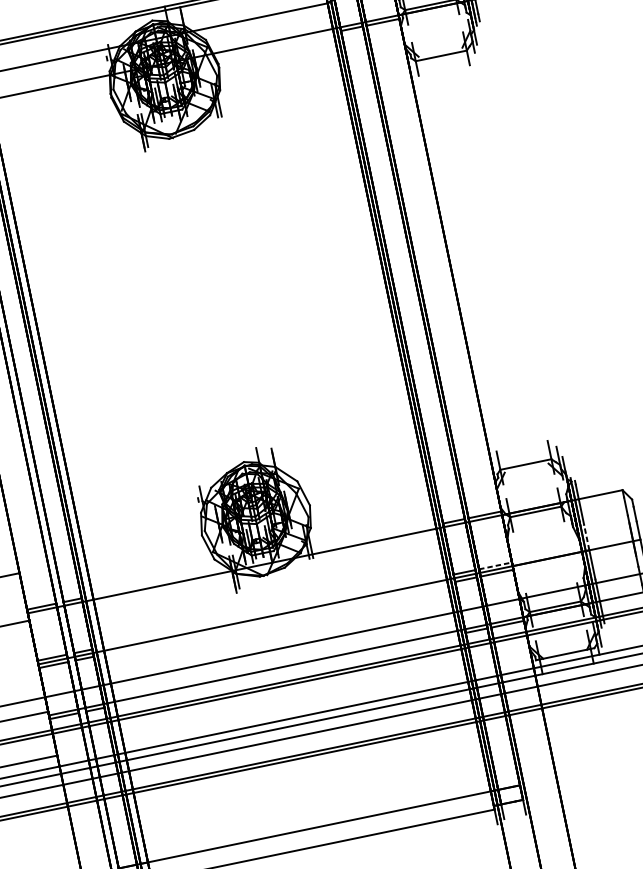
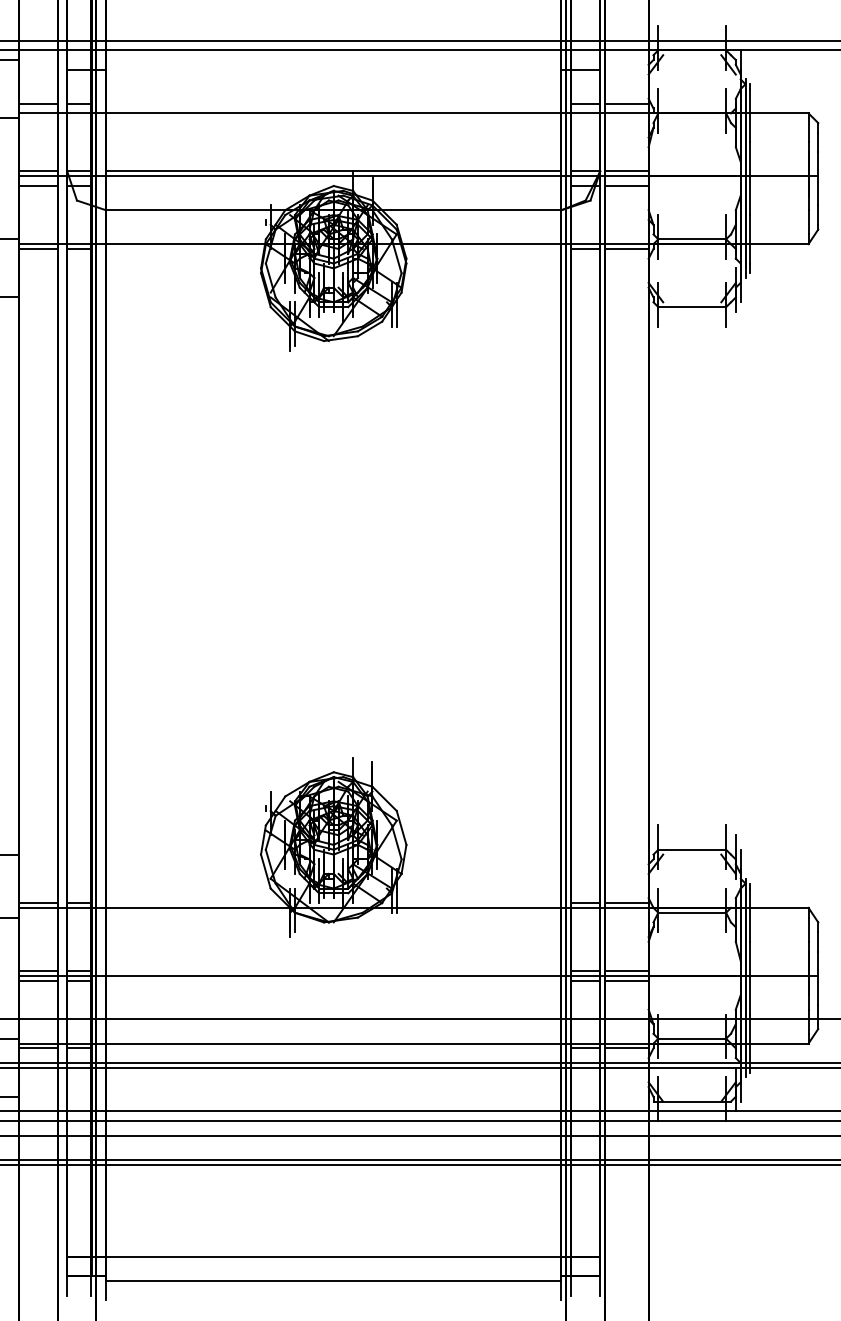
line: (586, 537) -> (750, 958), dashed -> solid
line: (495, 565) -> (626, 970), dashed -> solid

